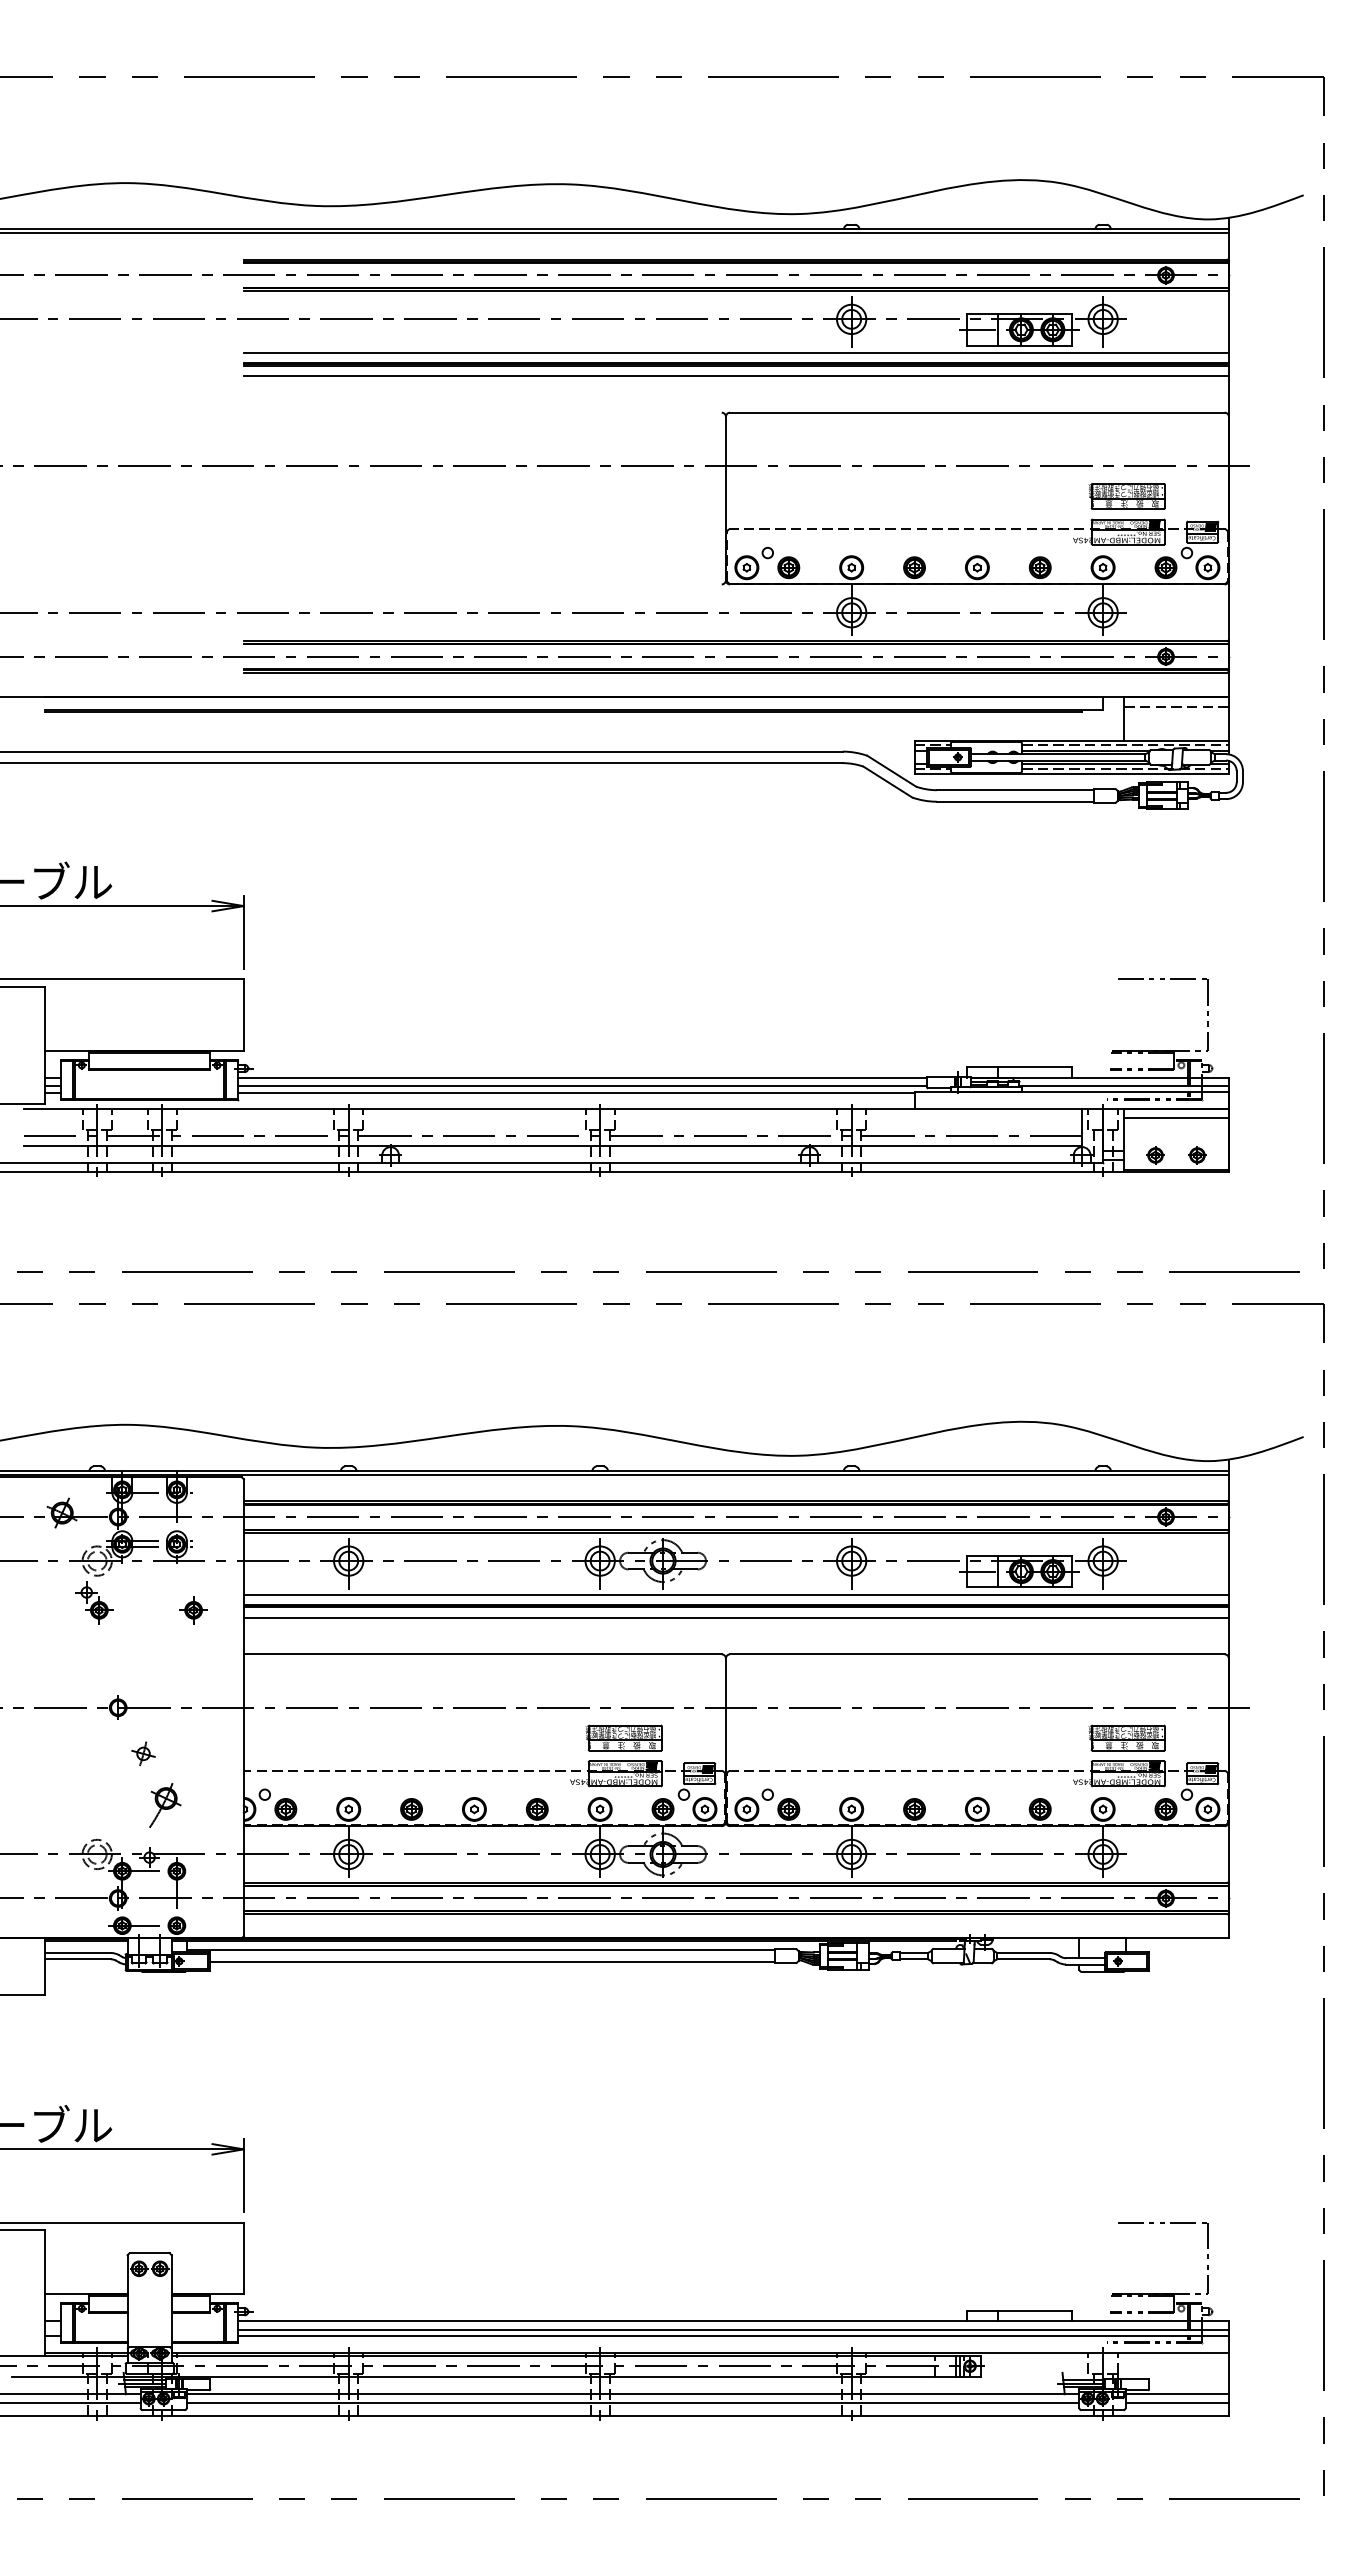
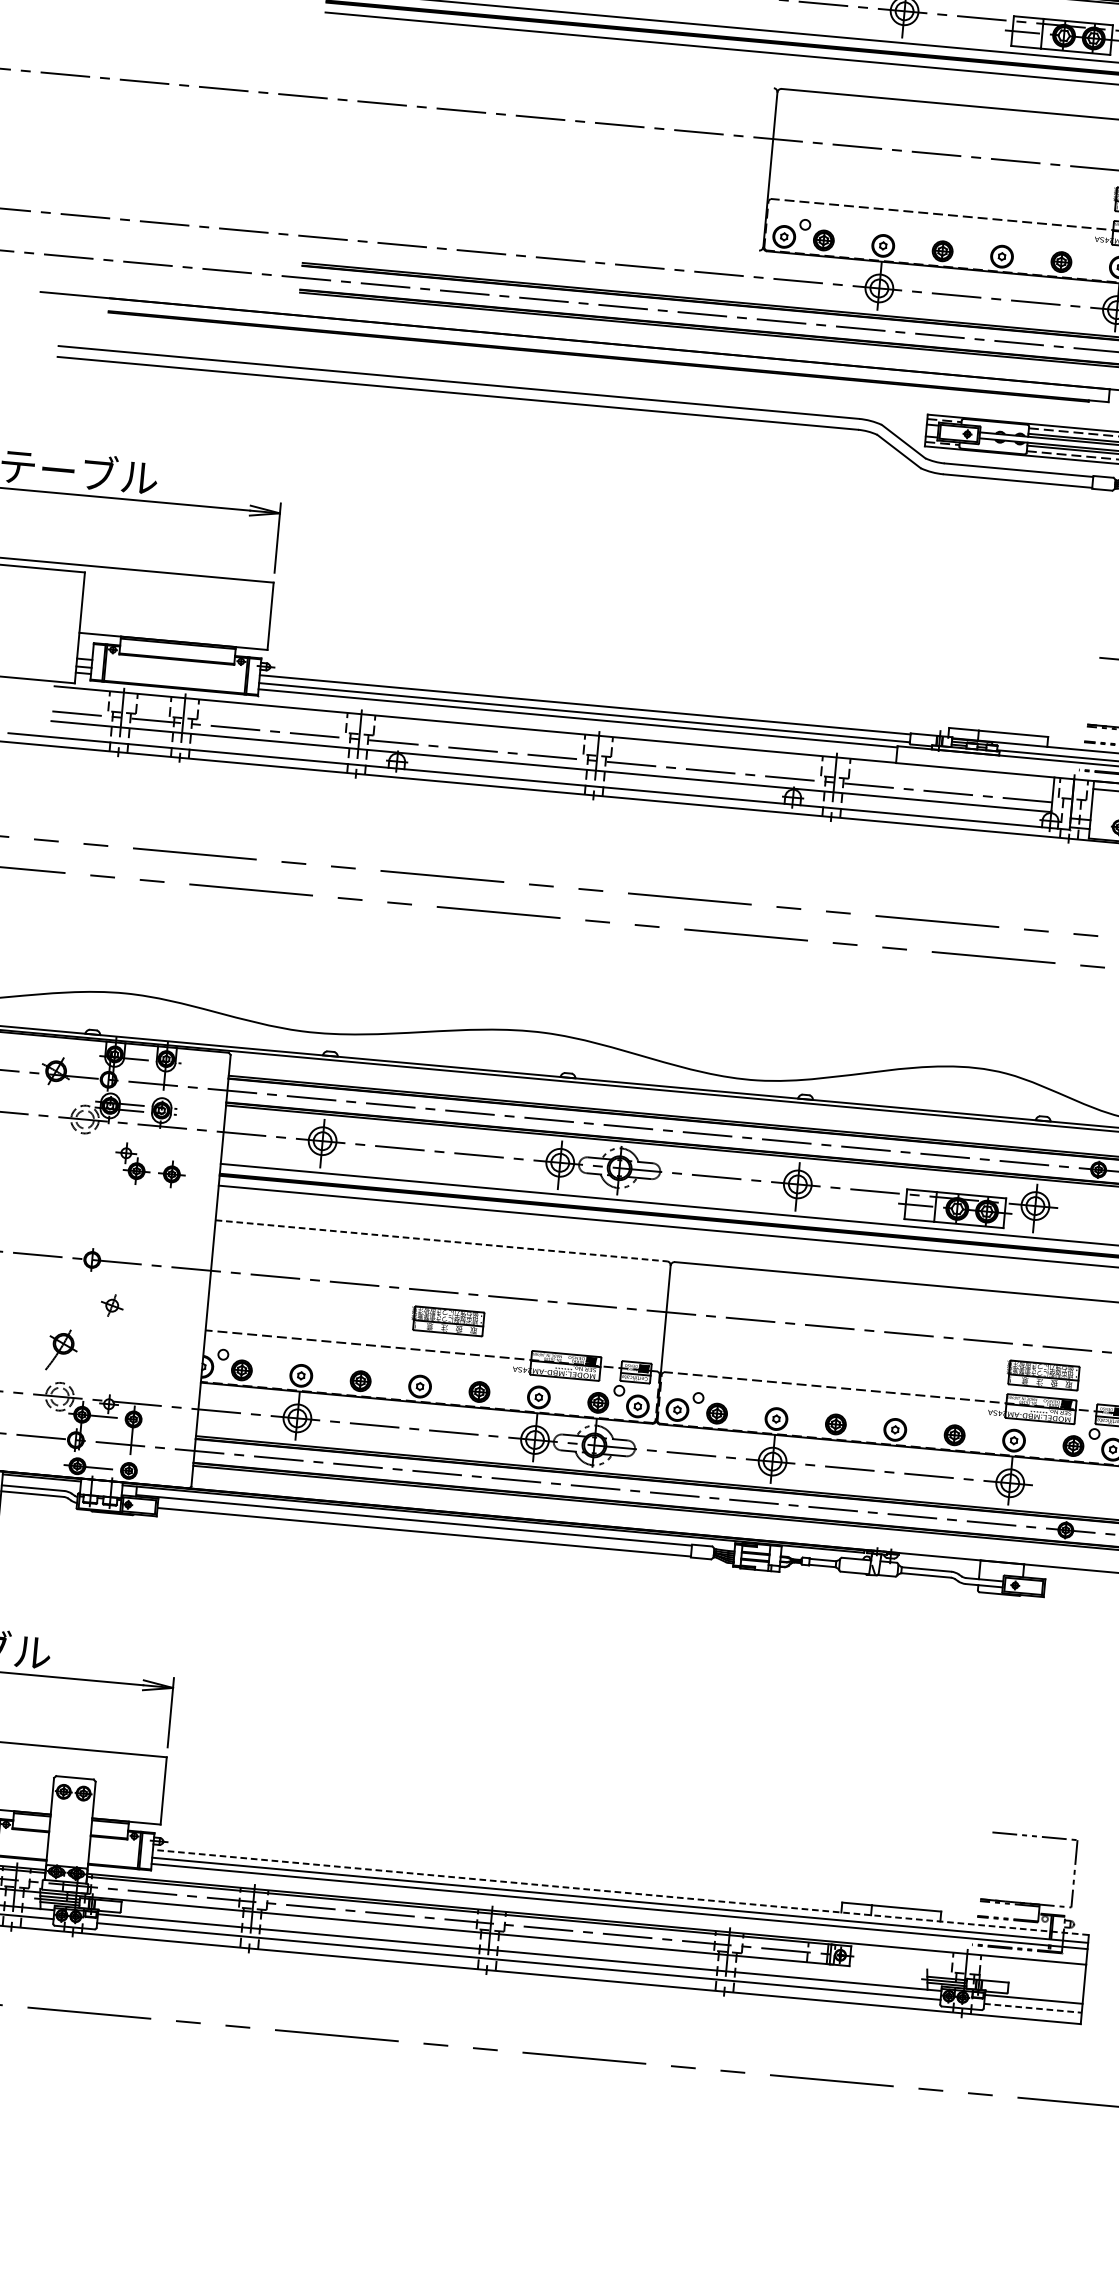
part: (94, 1602) -> (132, 1163), moved
line: (482, 1654) -> (441, 1240), solid -> dashed
part: (623, 1737) -> (447, 1320), moved
part: (165, 1805) -> (62, 1350), moved
line: (733, 2321) -> (620, 1892), solid -> dashed
line: (1177, 2403) -> (1033, 2008), solid -> dashed

